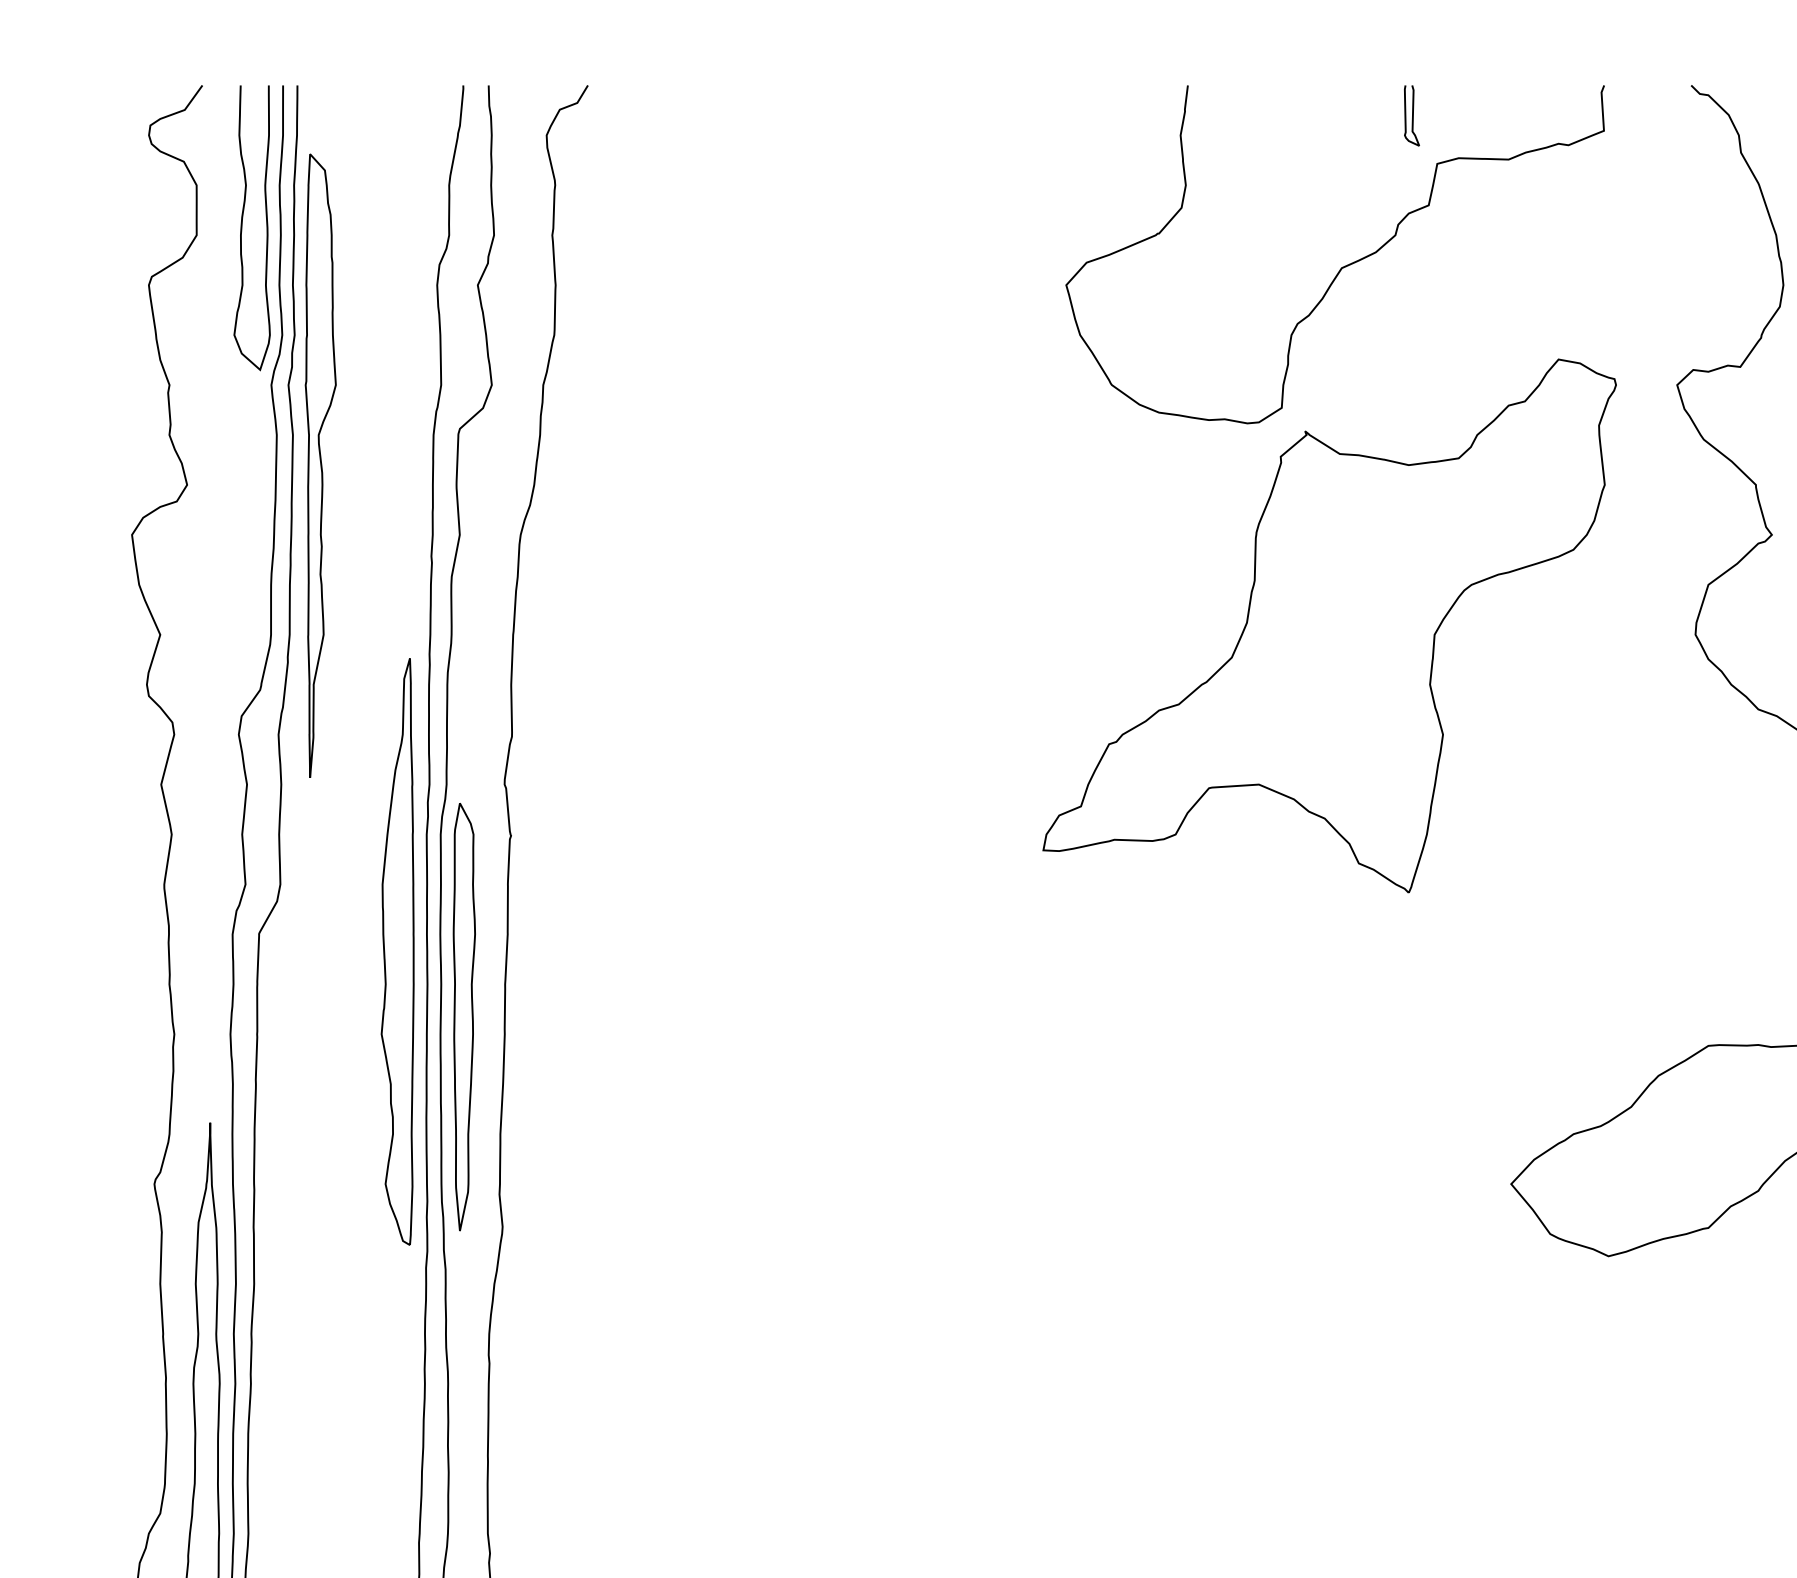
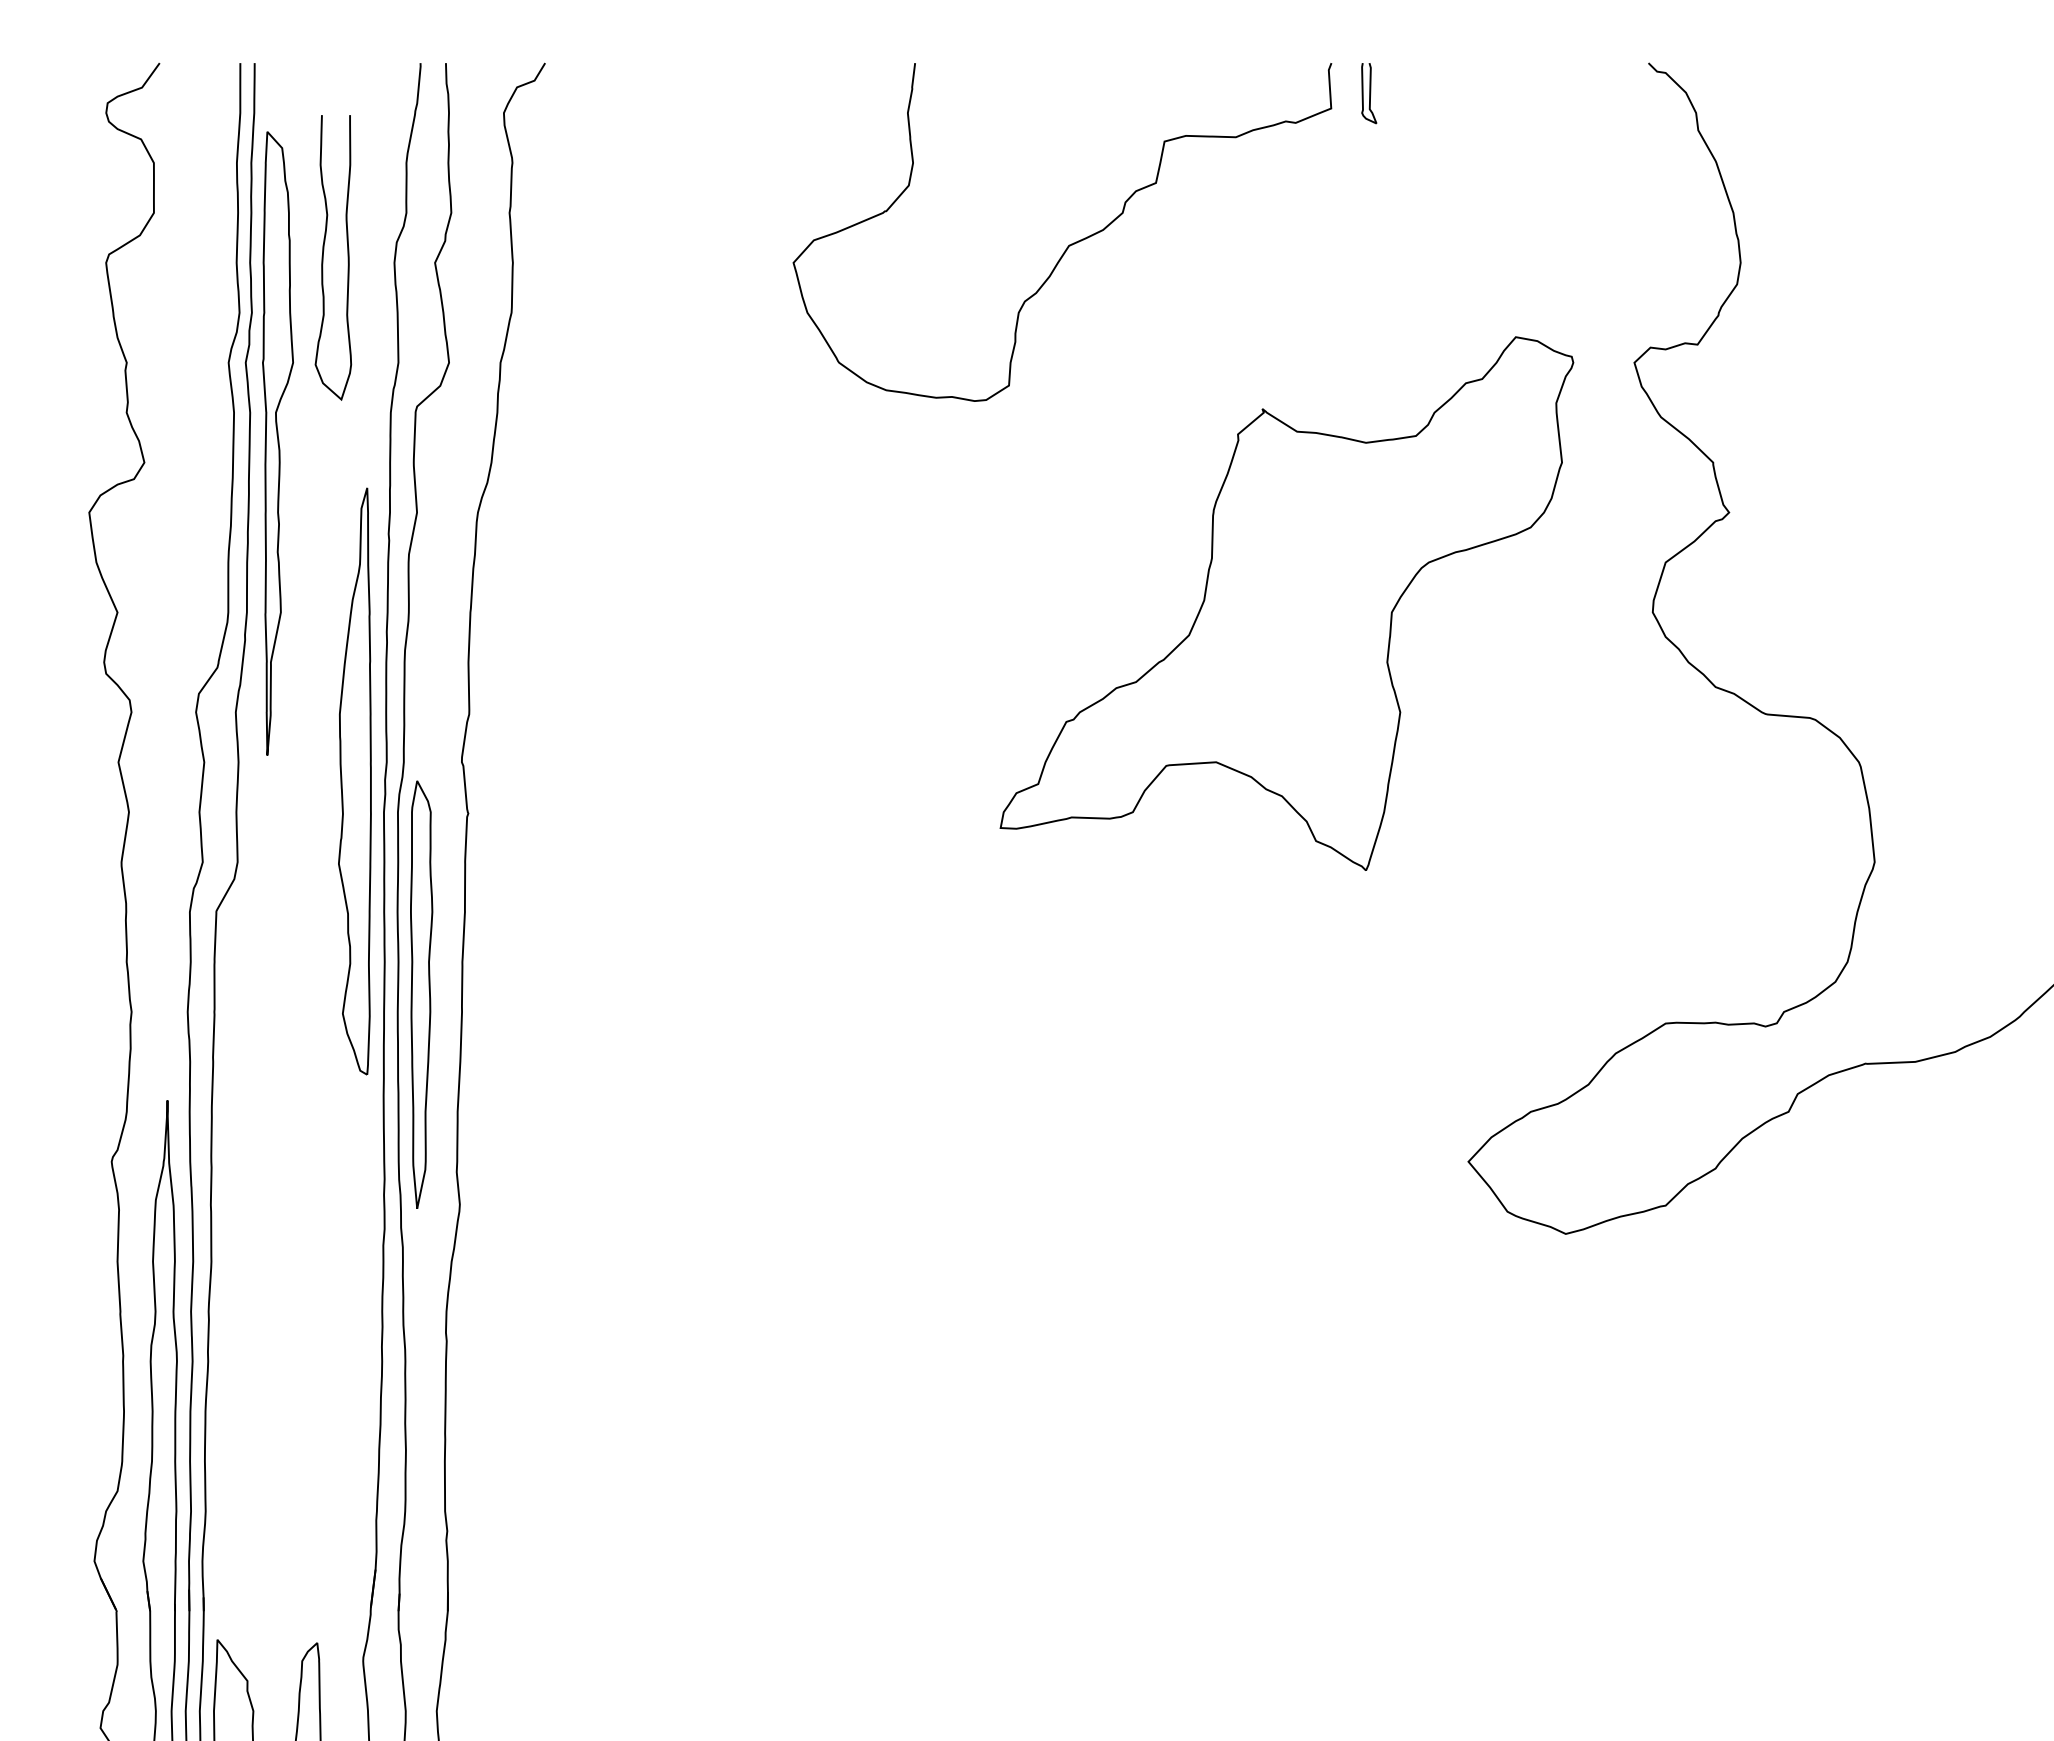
curve: (242, 227) -> (323, 257), moved
curve: (1342, 266) -> (1069, 244), moved
part: (397, 951) -> (354, 781), moved

